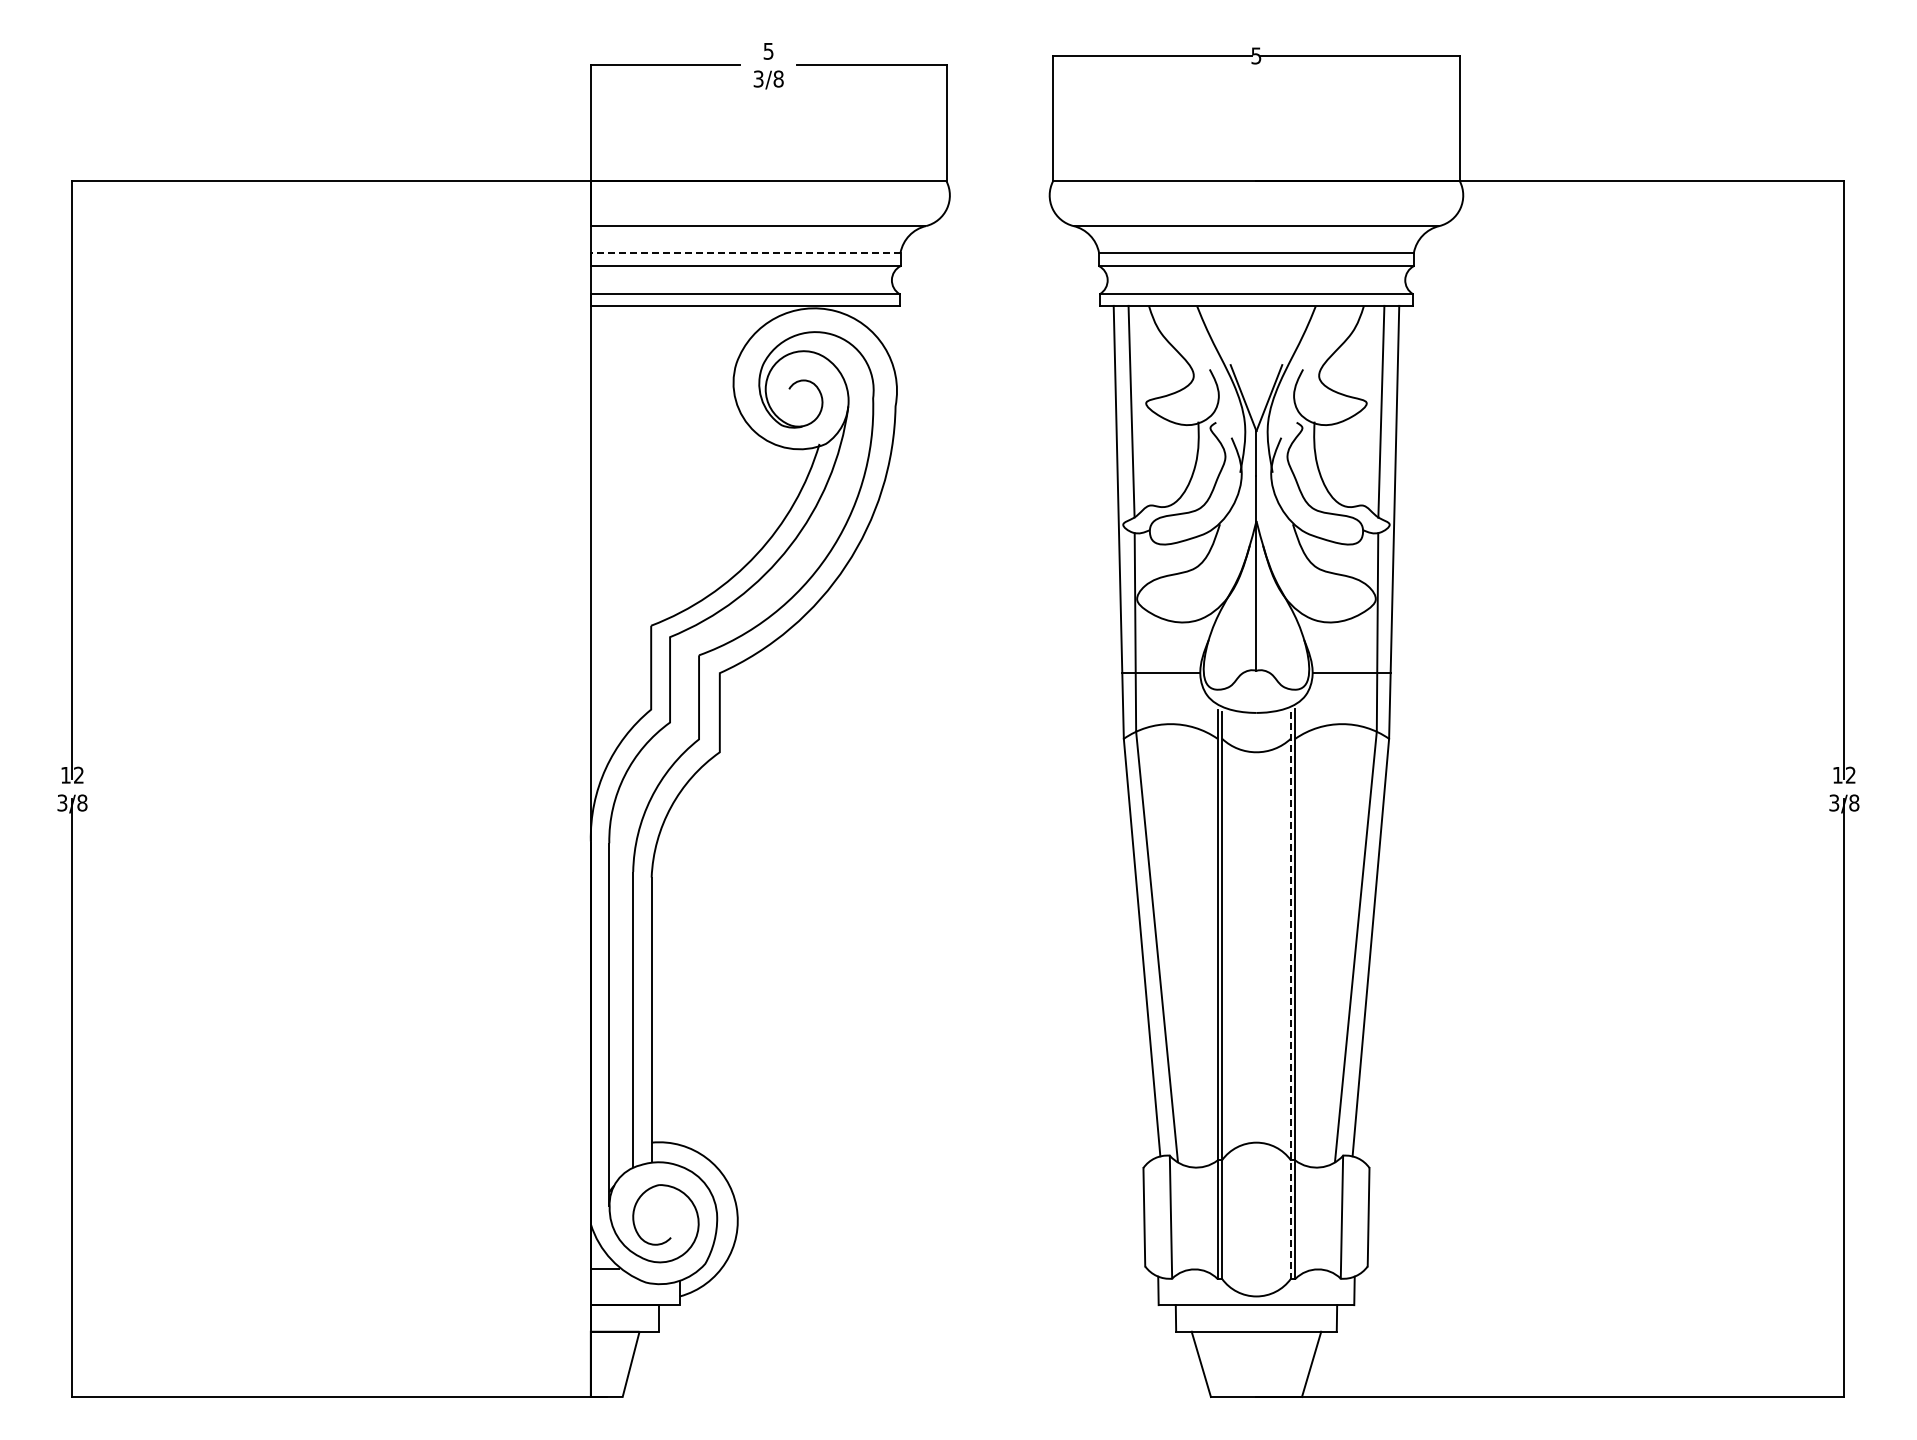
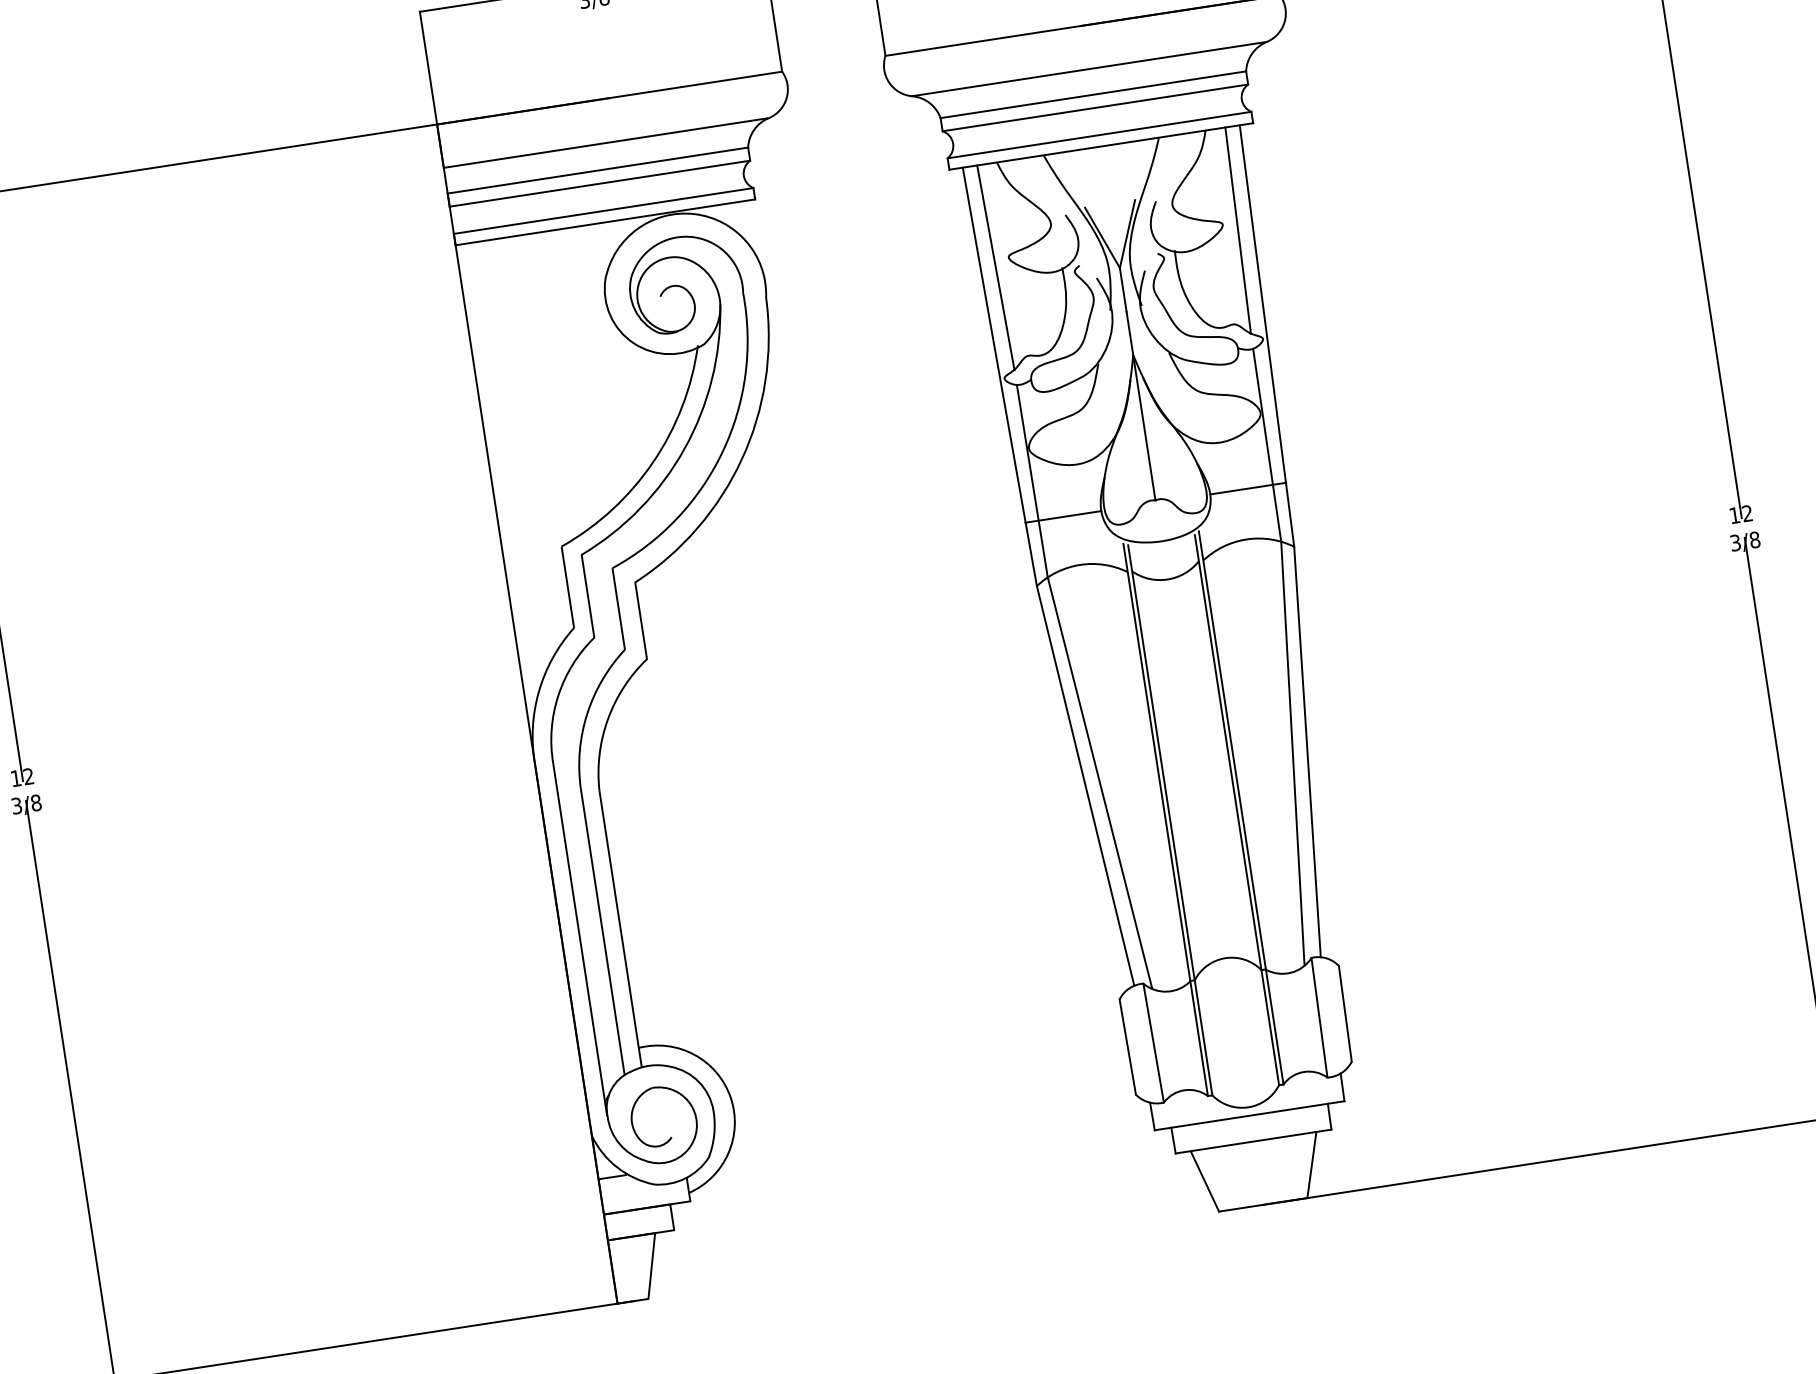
line: (745, 252) -> (597, 170), dashed -> solid
line: (1290, 995) -> (1236, 810), dashed -> solid

